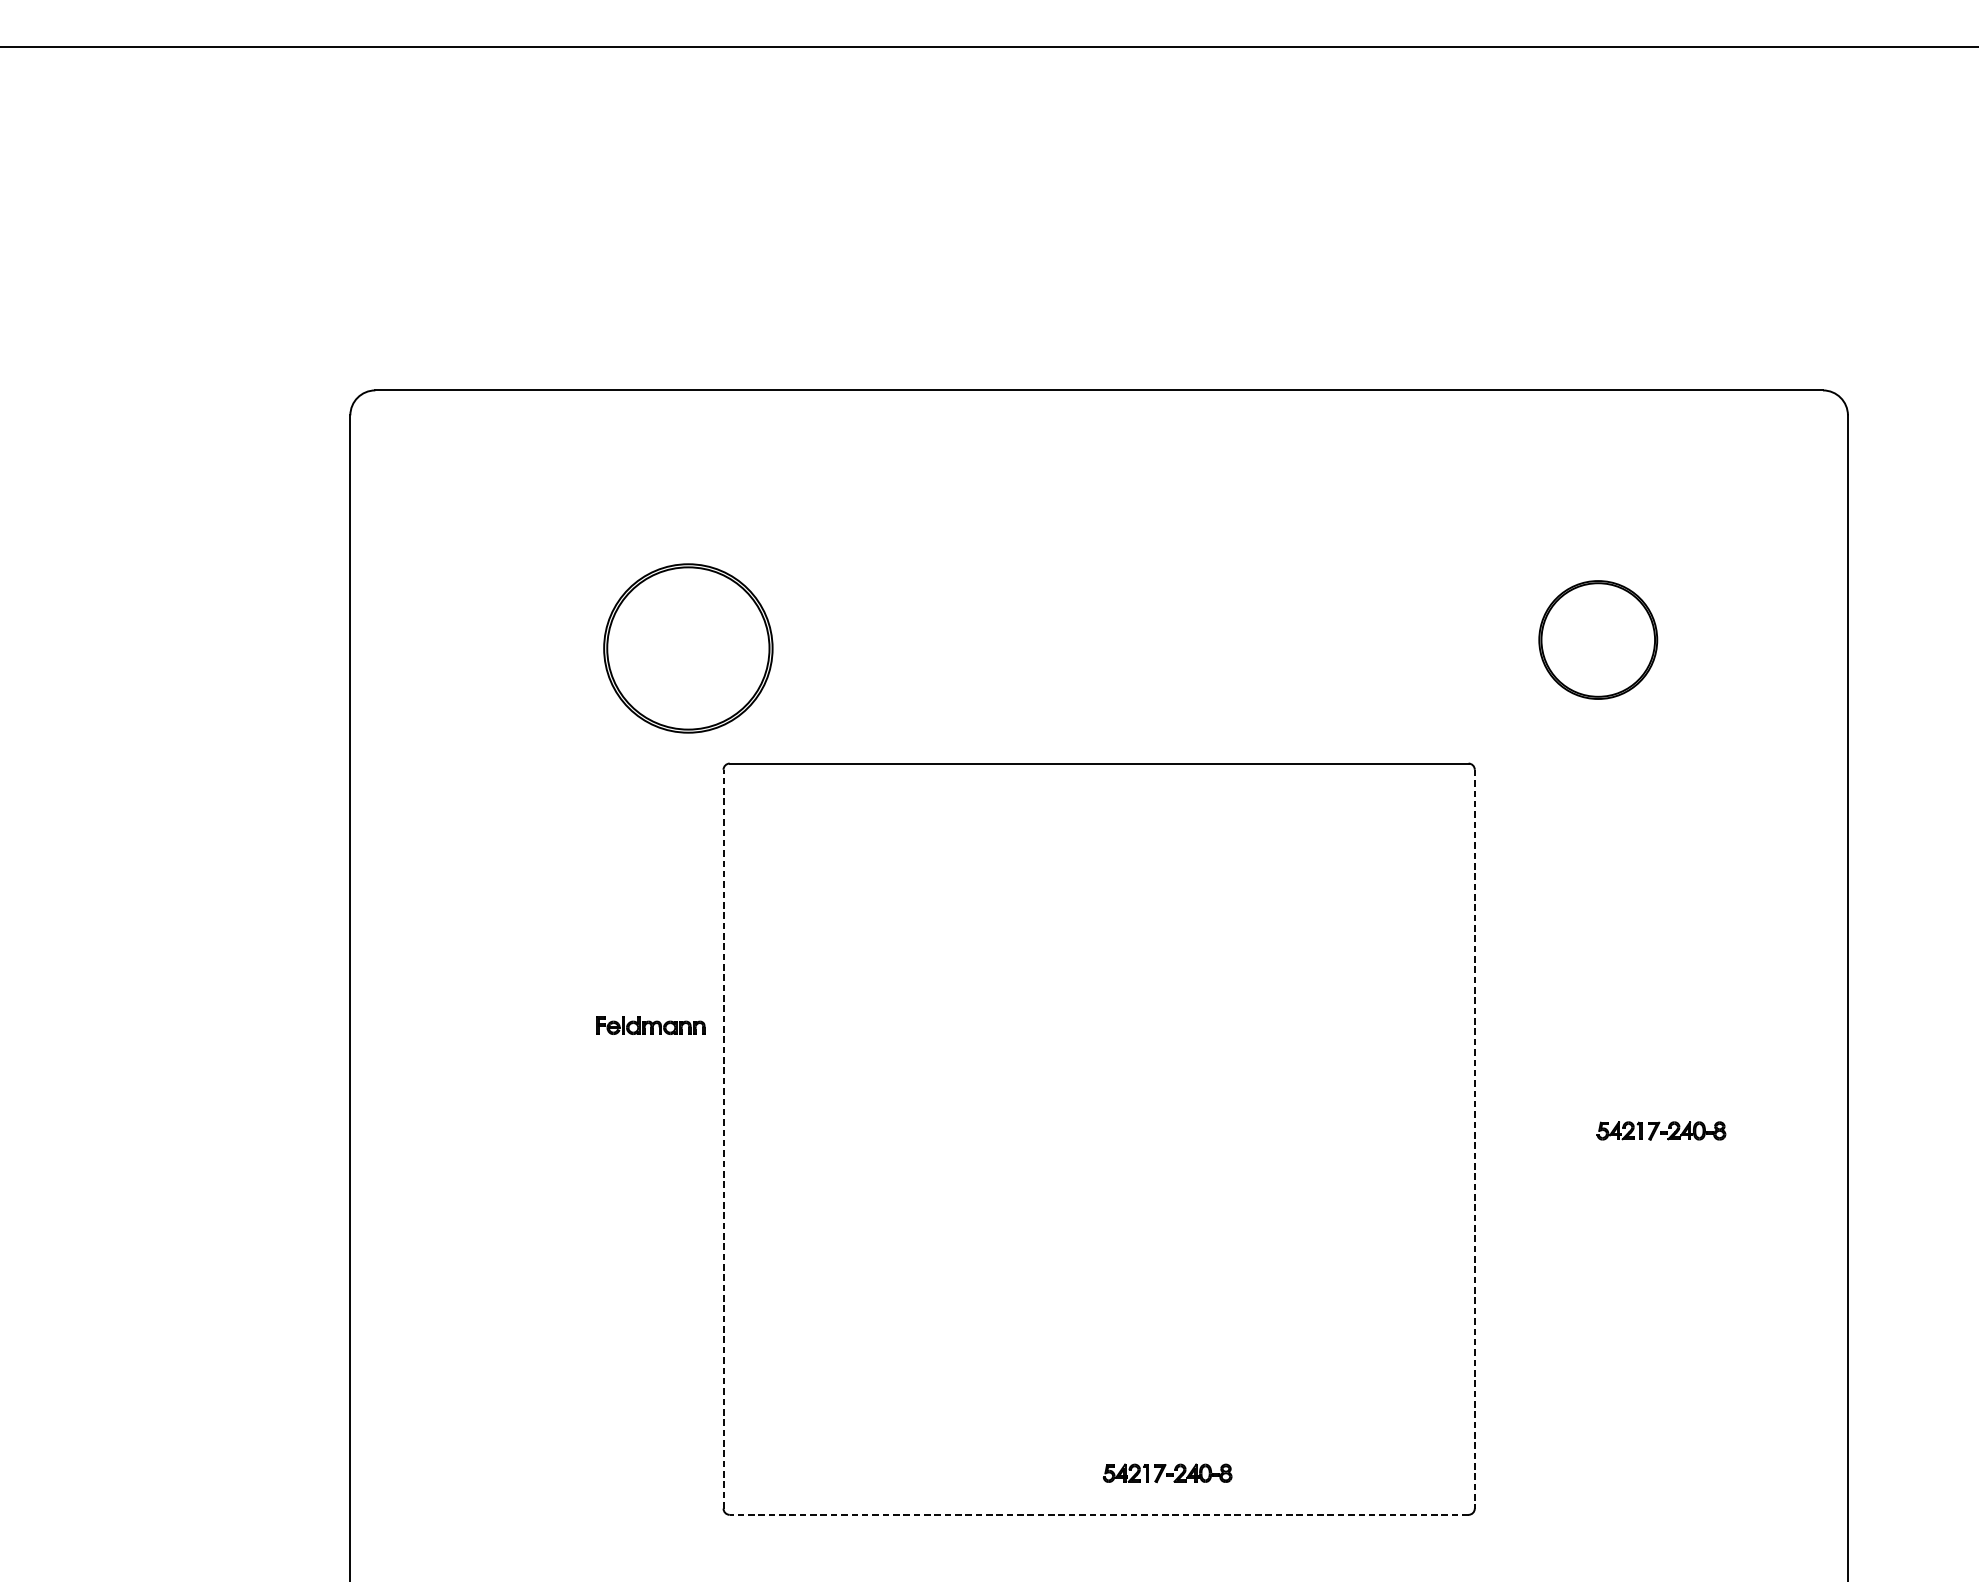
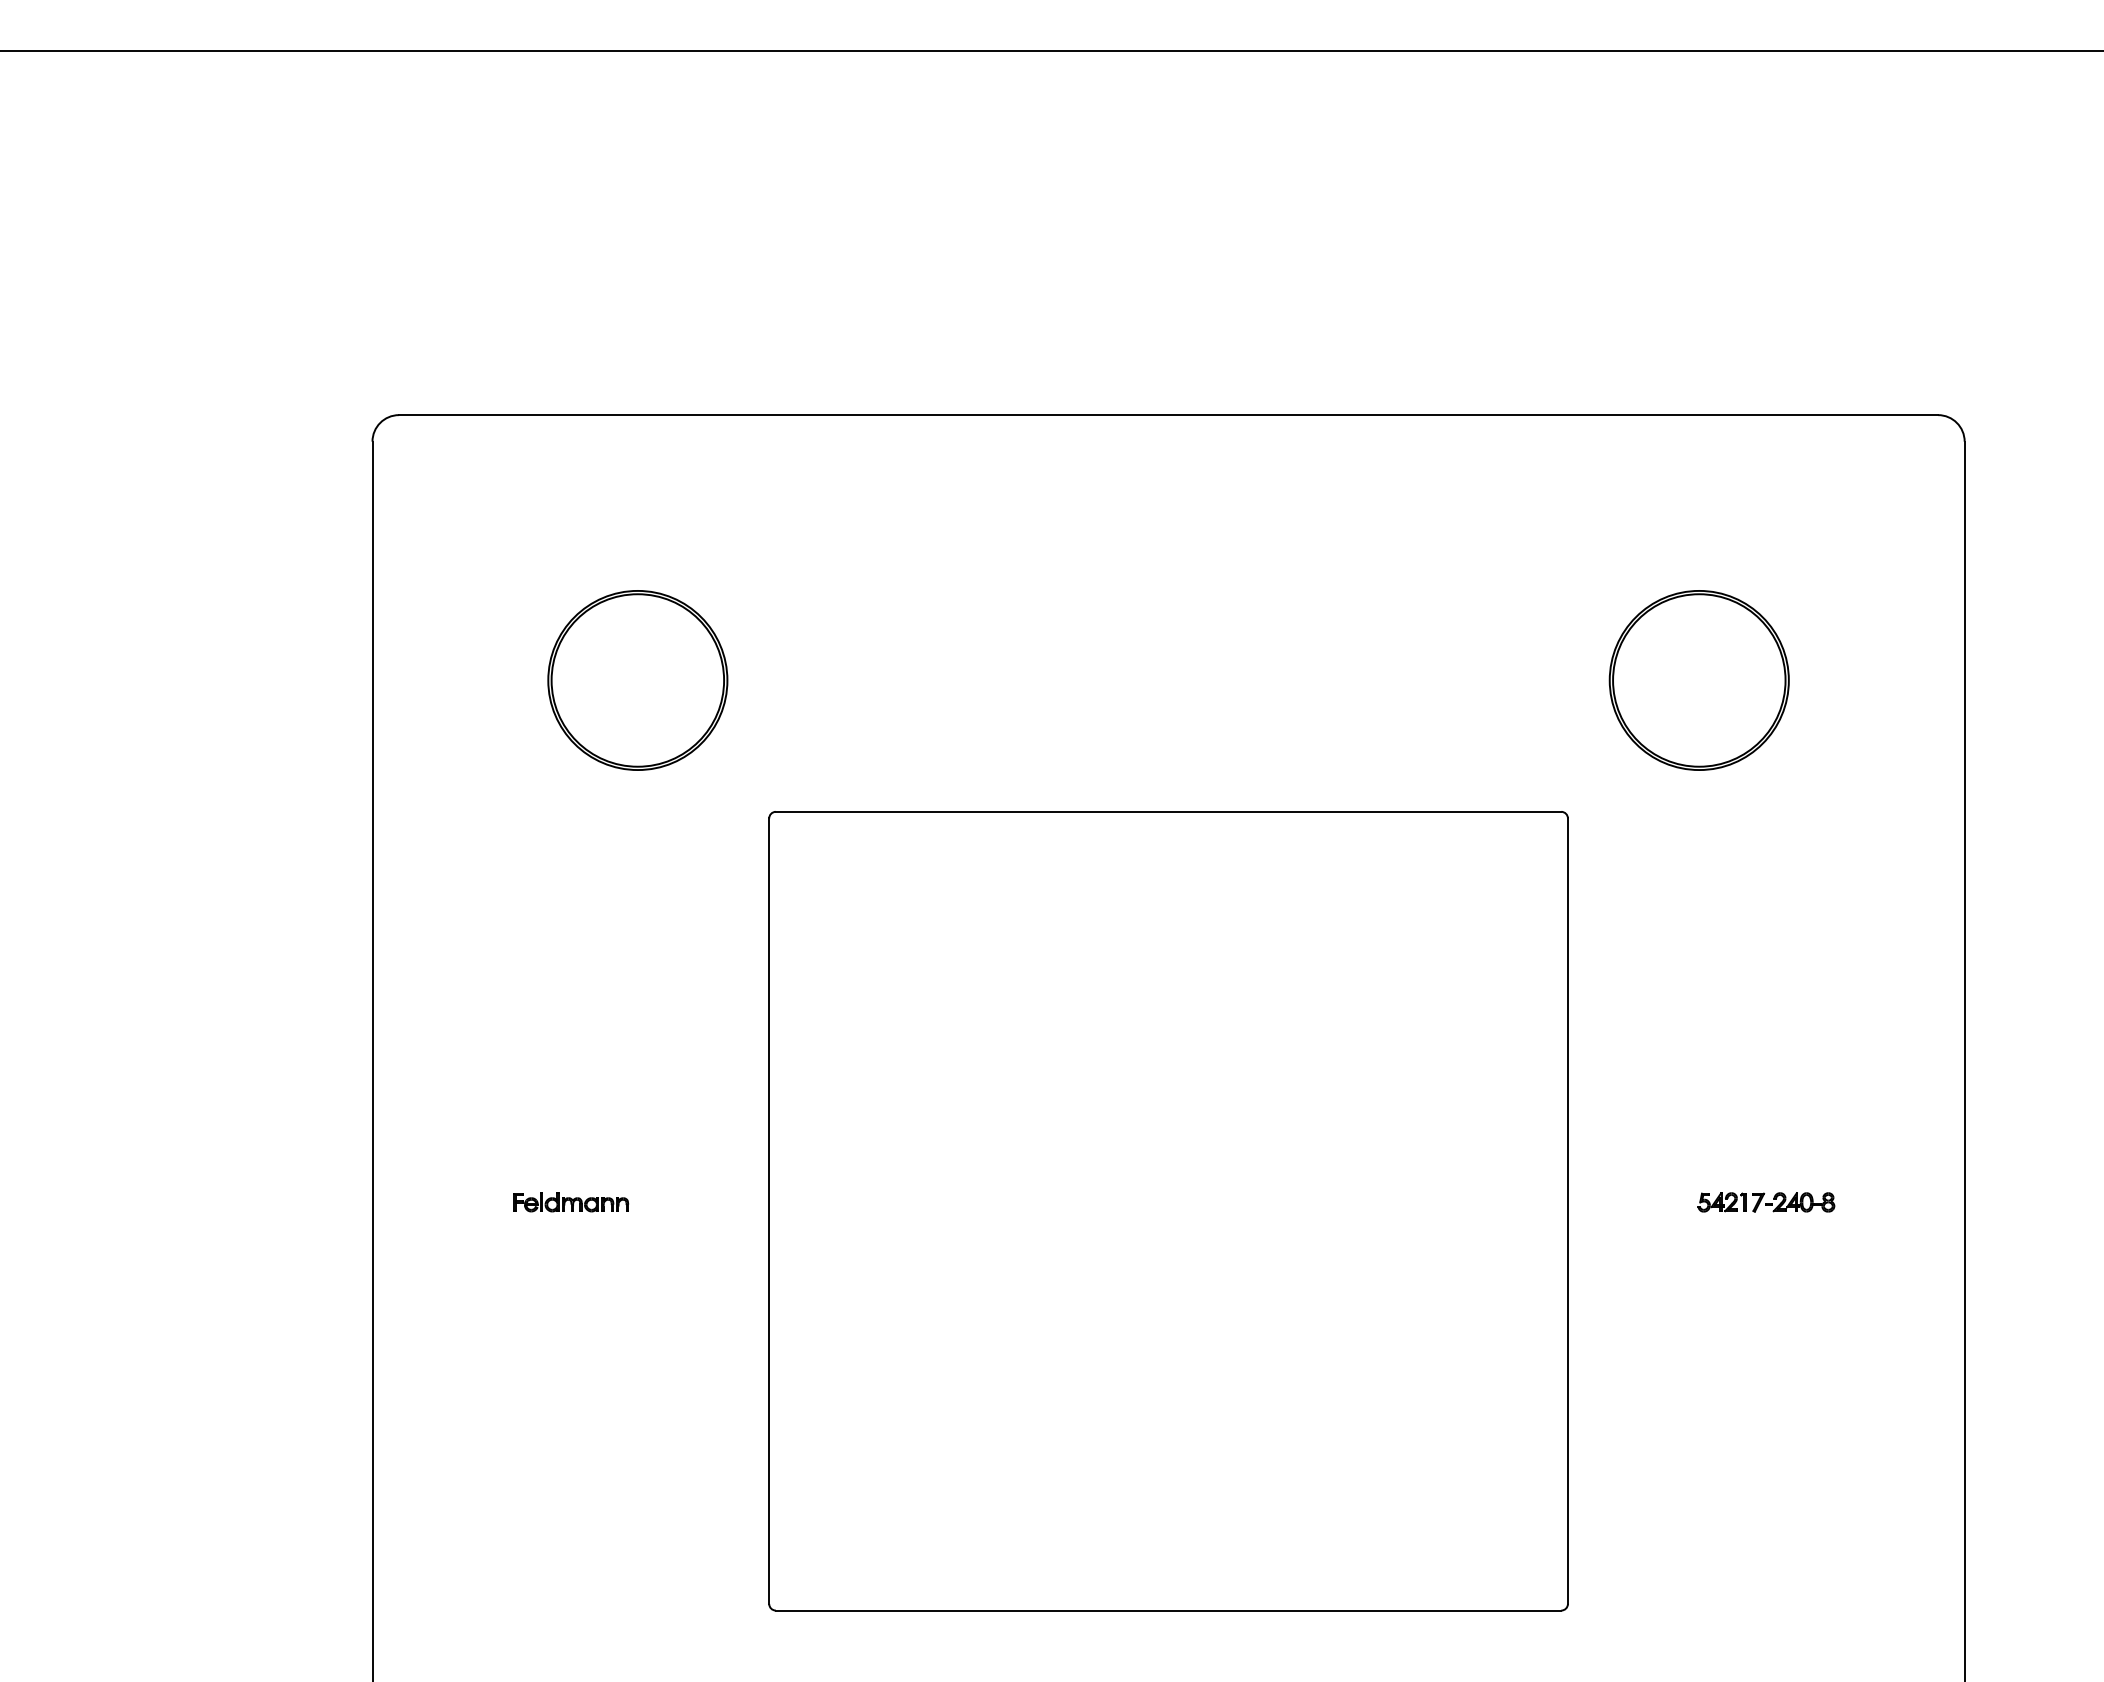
part: (1597, 640) -> (1698, 680), size x1.43
part: (688, 648) -> (637, 680), moved
part: (650, 1025) -> (570, 1202), moved
line: (723, 1139) -> (769, 1211), dashed -> solid
line: (1474, 1139) -> (1567, 1211), dashed -> solid
part: (1167, 1473) -> (1241, 1566), removed
line: (1099, 1514) -> (1168, 1610), dashed -> solid

